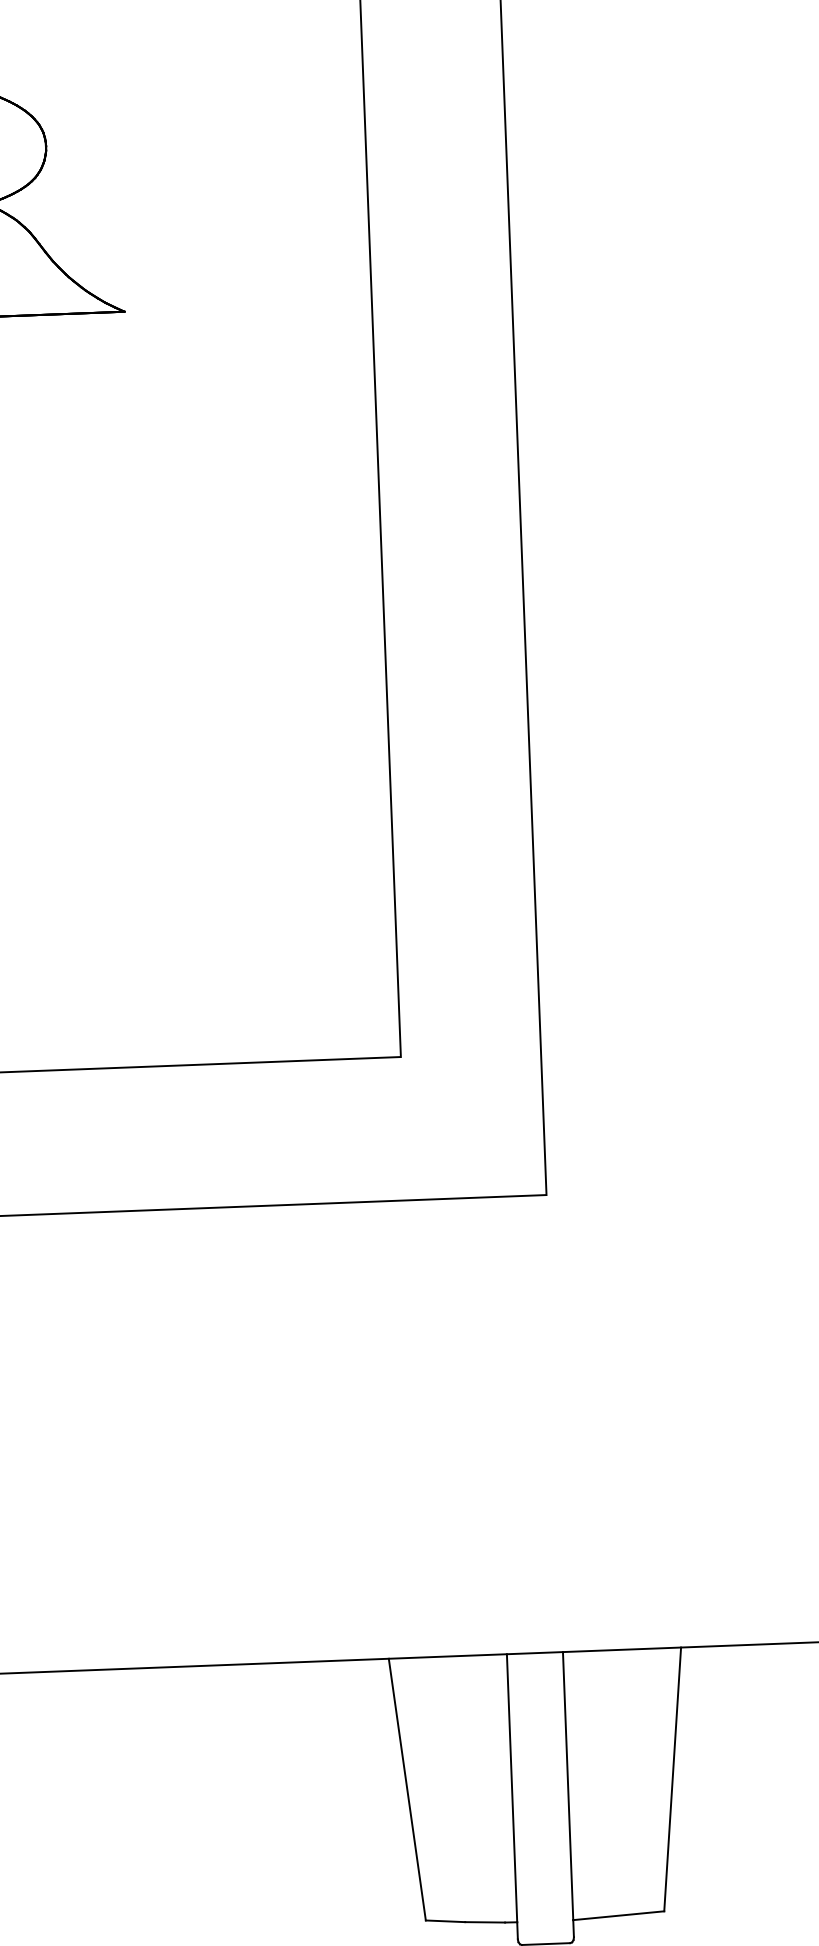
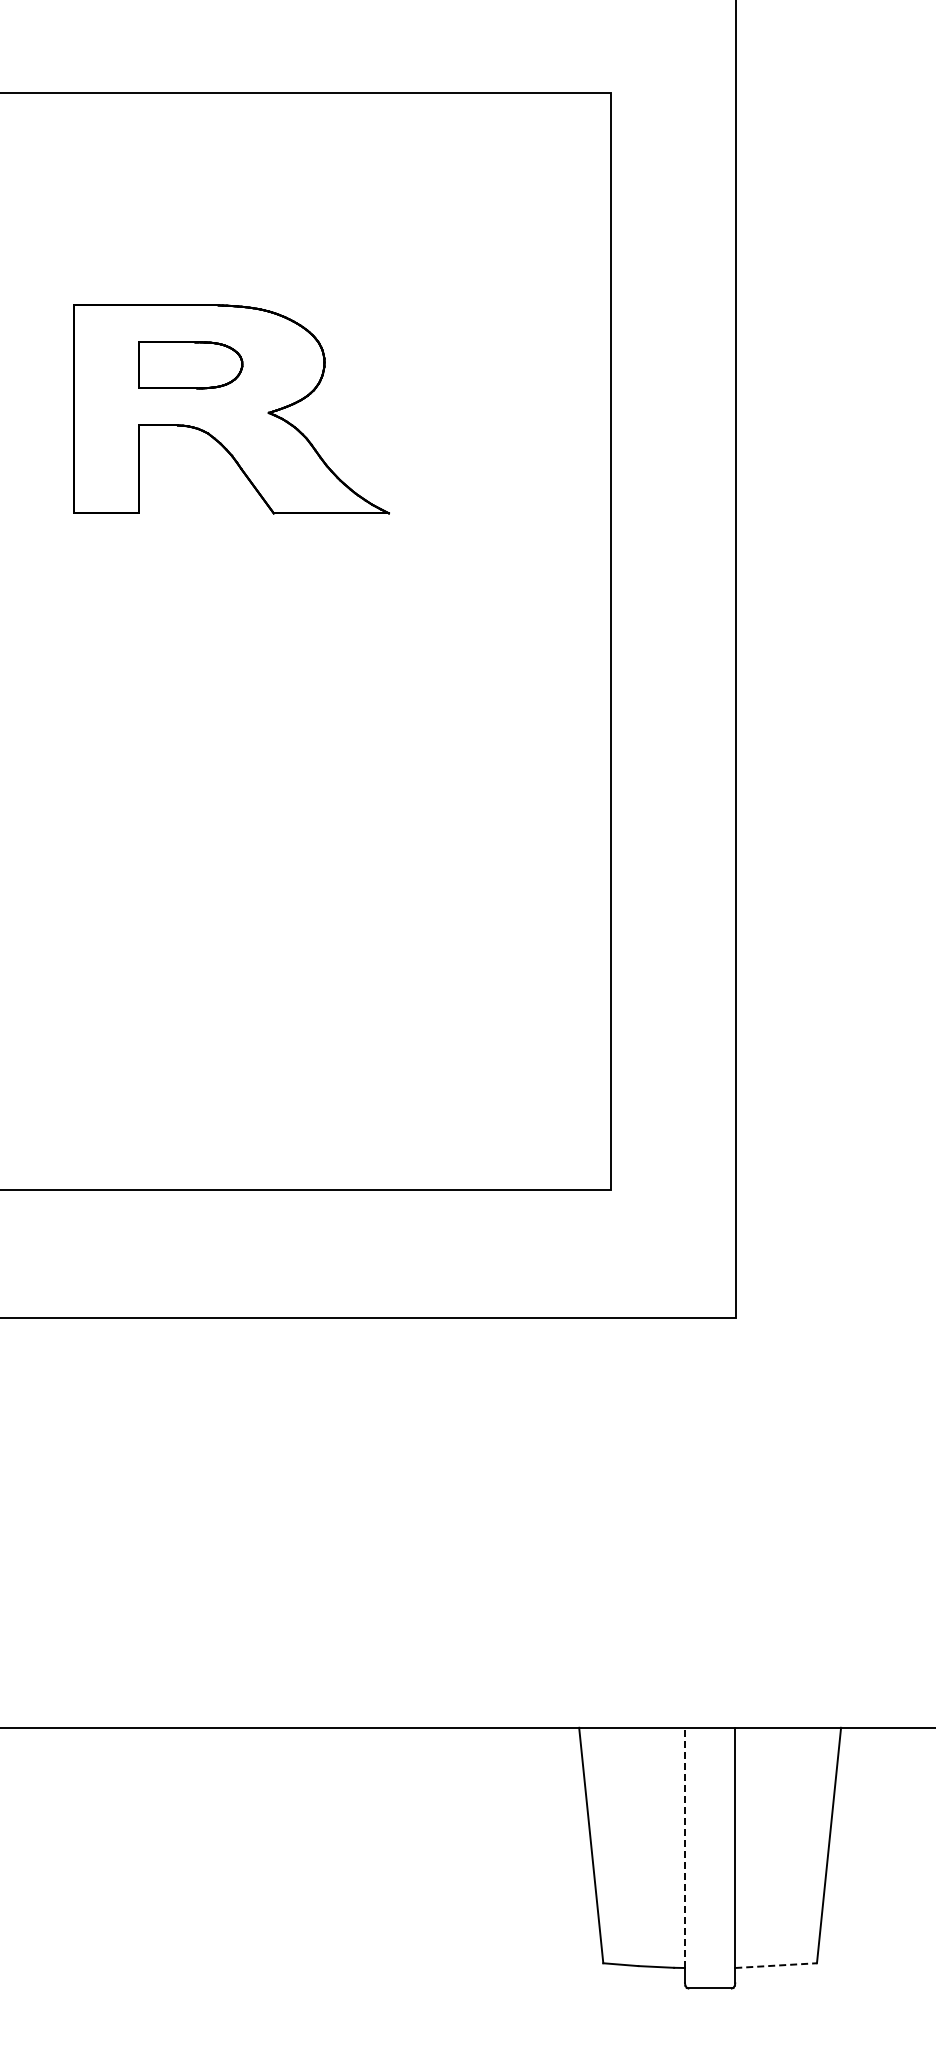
line: (512, 1787) -> (685, 1847), solid -> dashed
line: (619, 1915) -> (776, 1965), solid -> dashed

